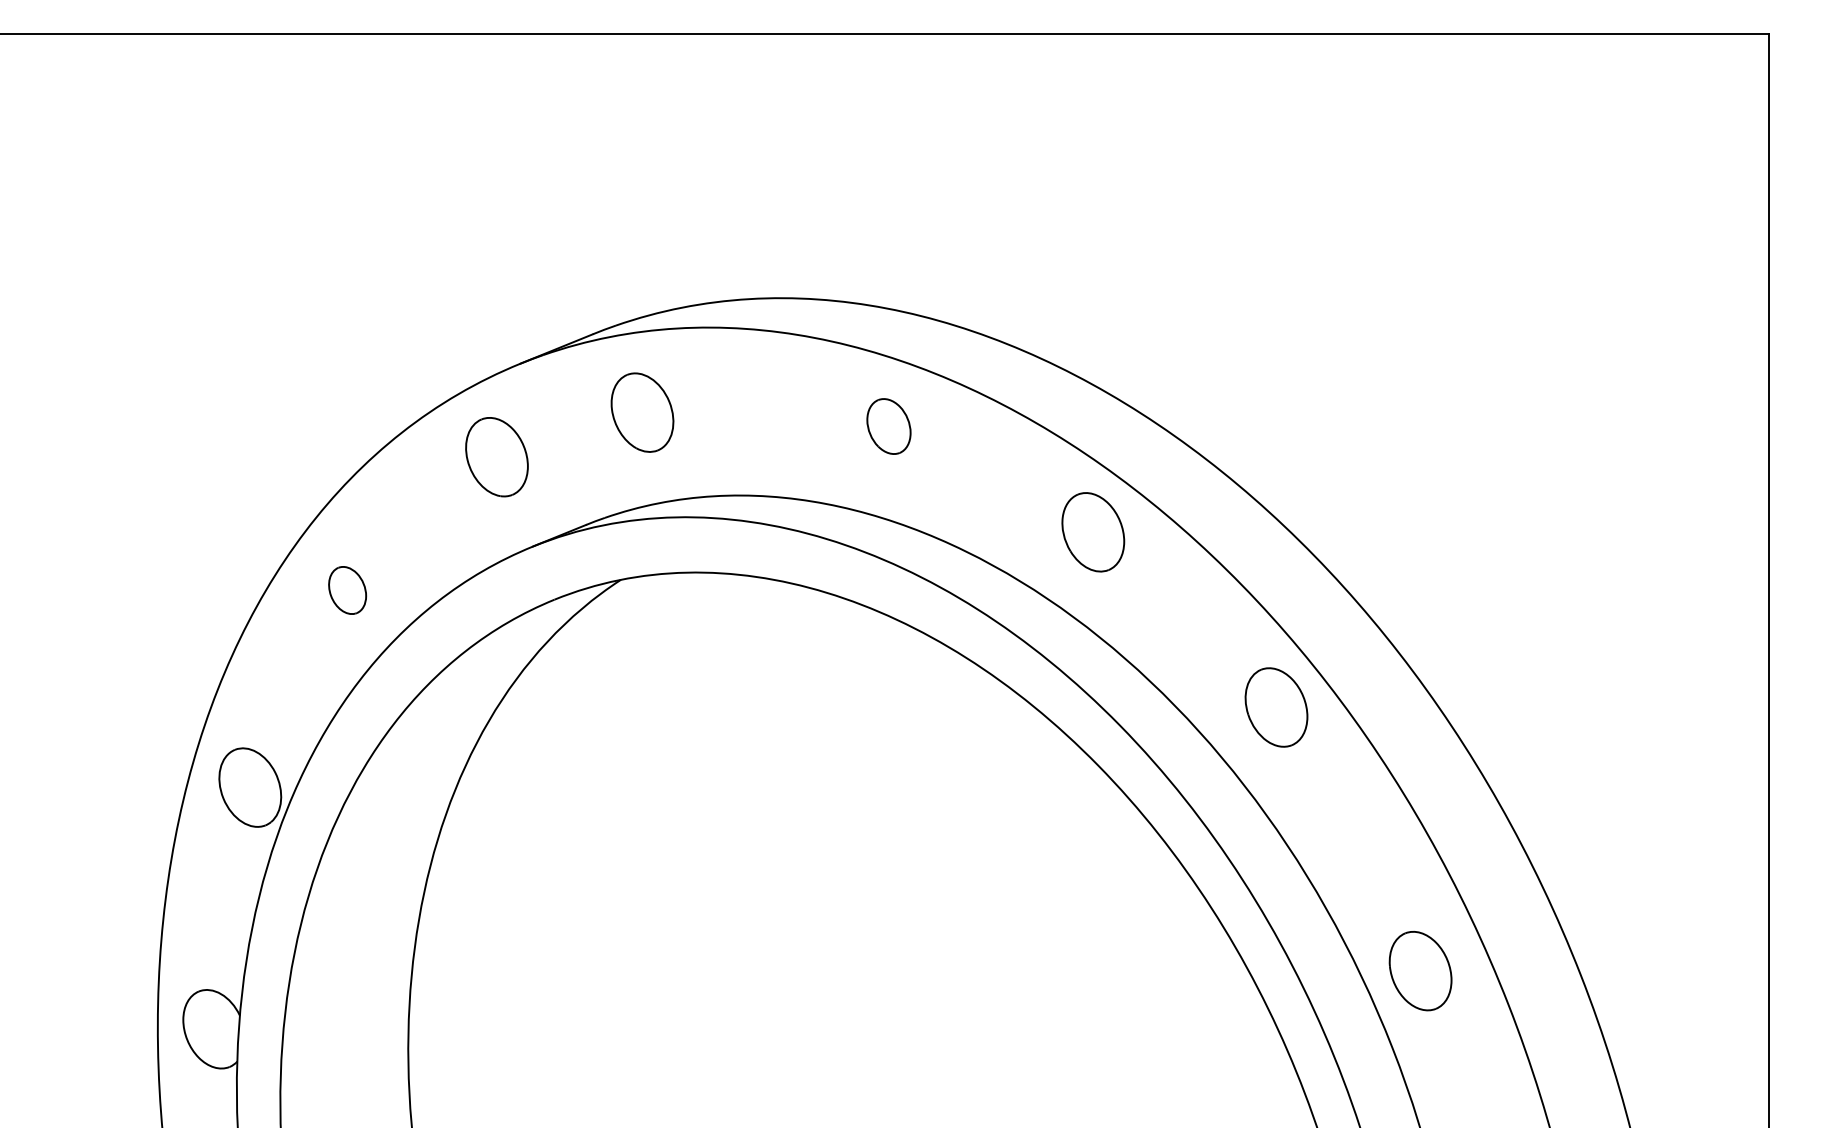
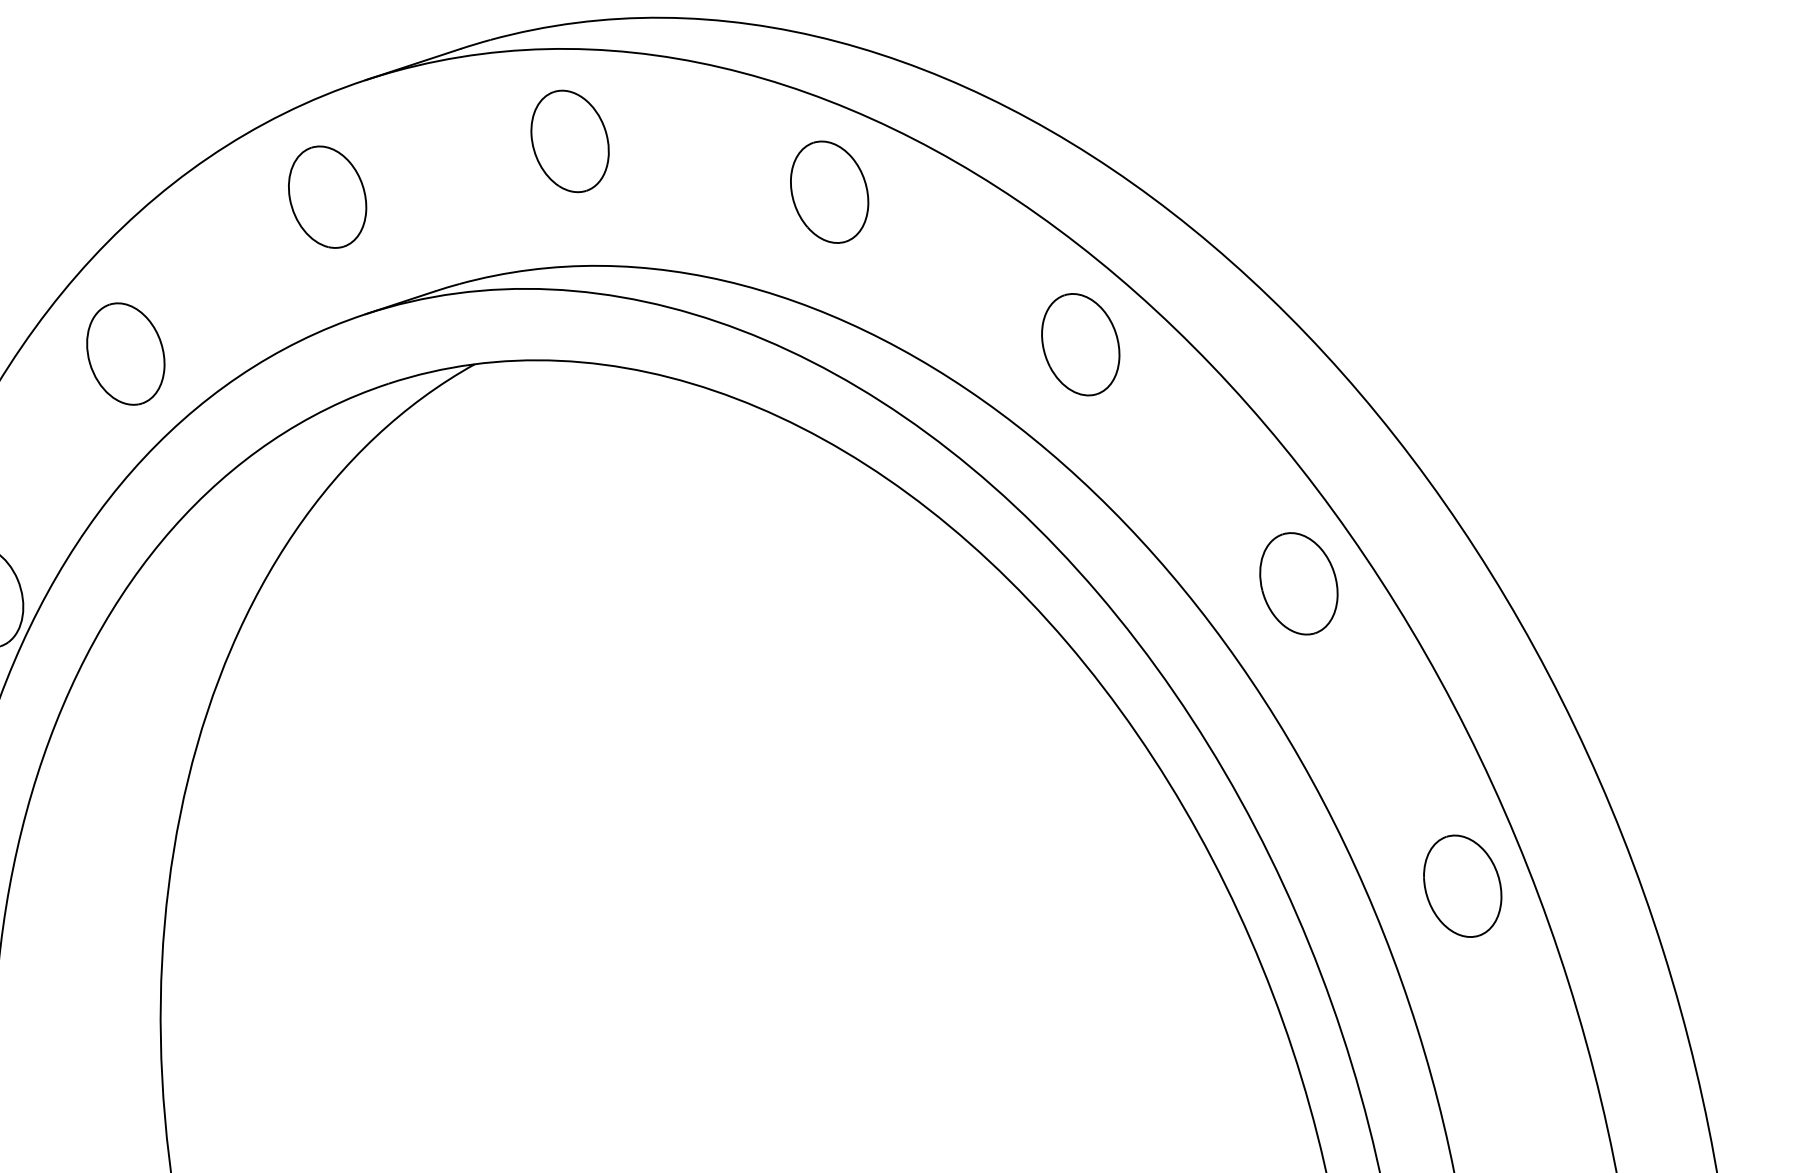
part: (642, 412) -> (570, 141), moved
part: (888, 426) -> (829, 192), size x1.43
part: (347, 590) -> (125, 354), size x1.67
part: (1420, 971) -> (1462, 886), moved

